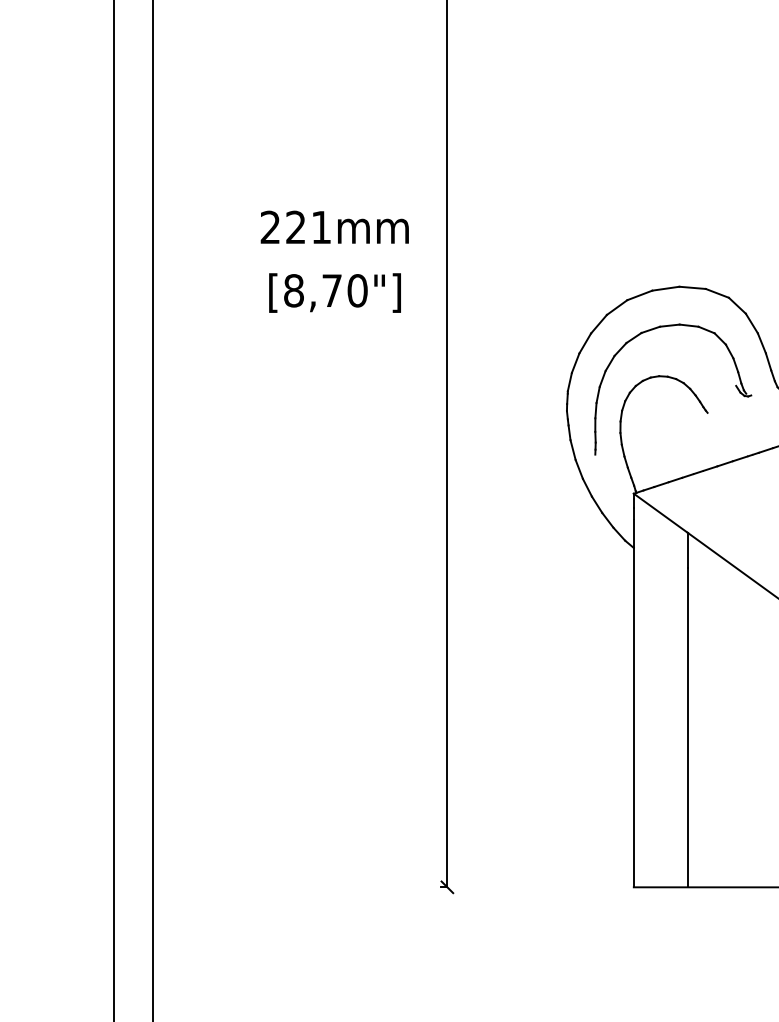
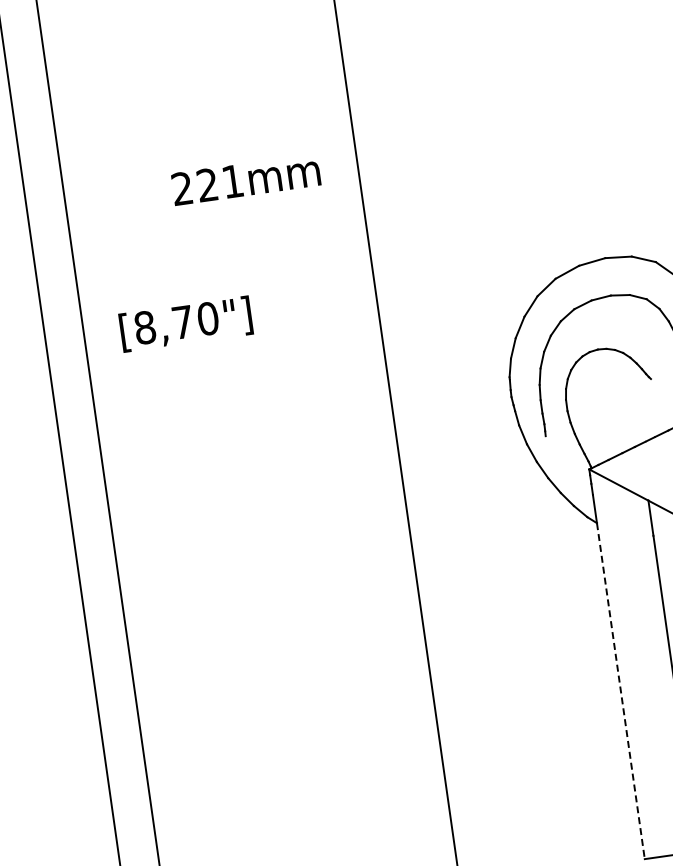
text: (334, 226) -> (245, 178), moved
text: (334, 292) -> (185, 323), moved
line: (633, 717) -> (620, 691), solid -> dashed

